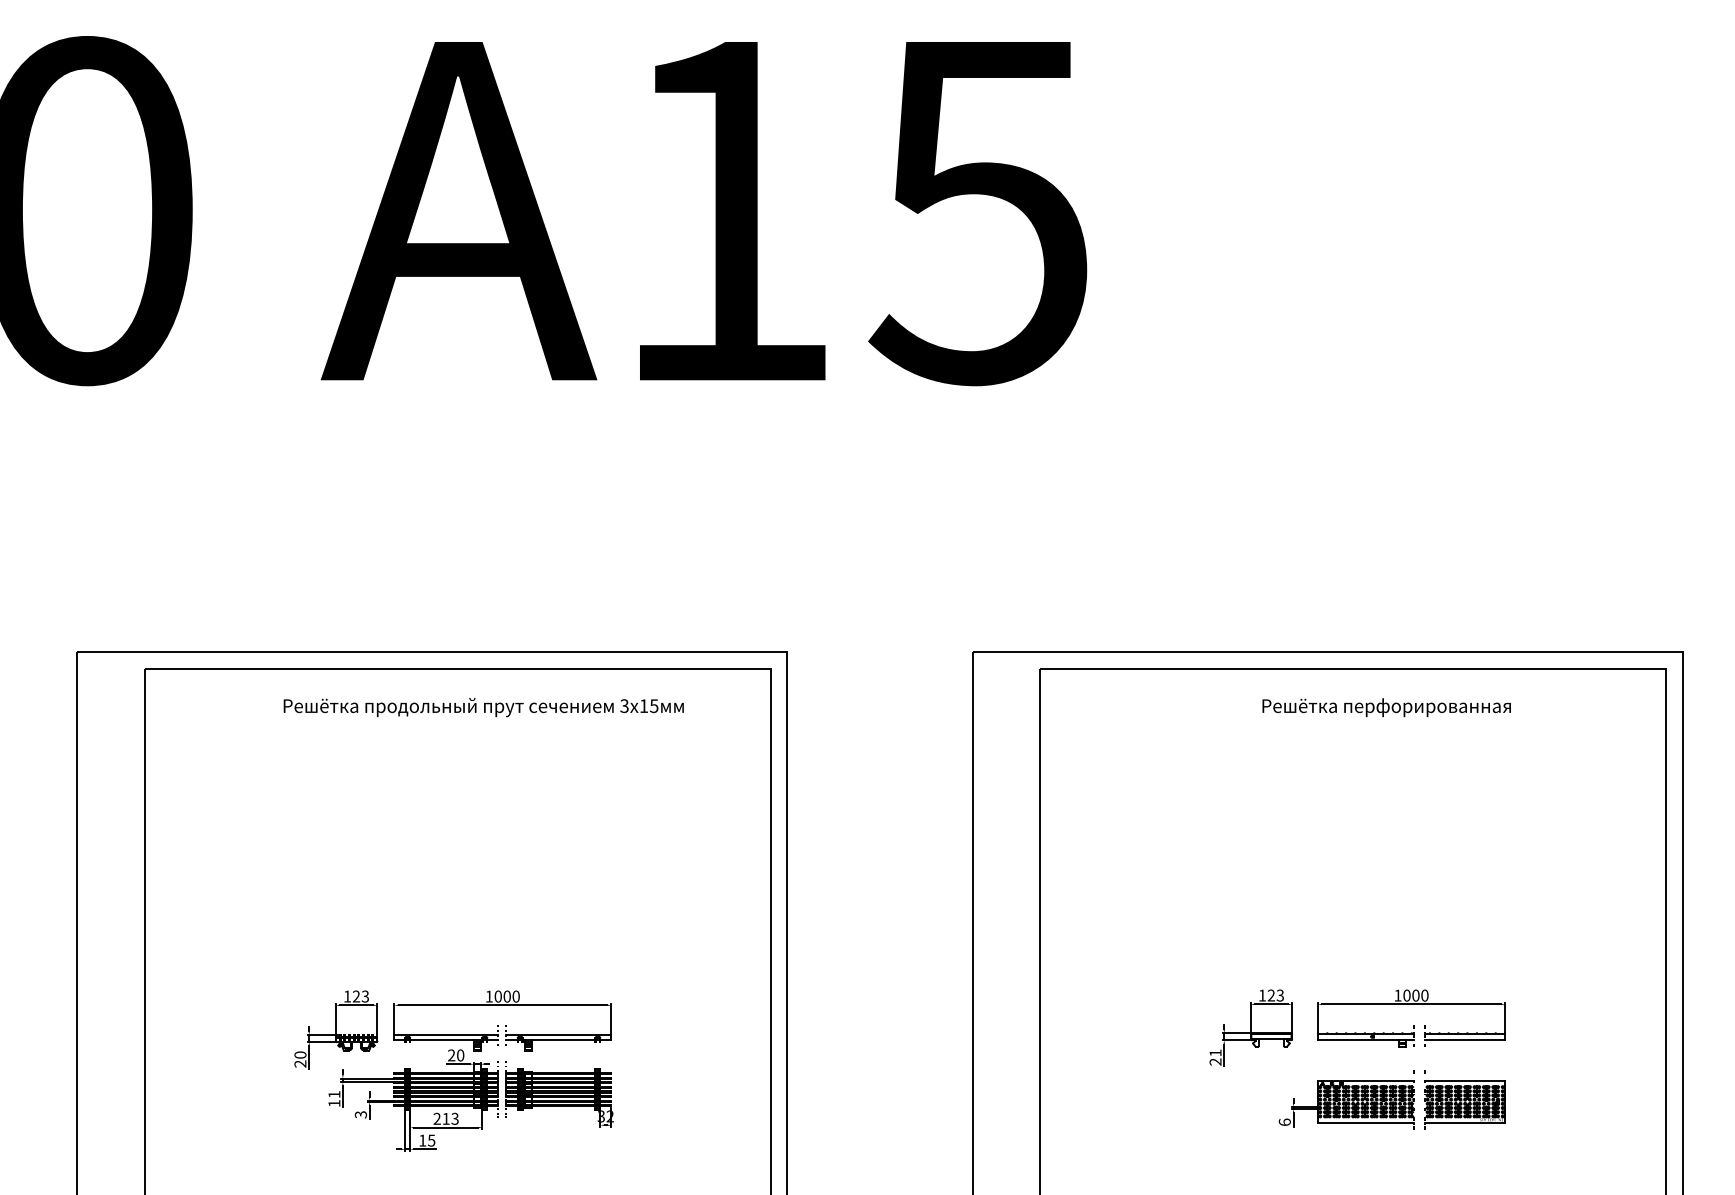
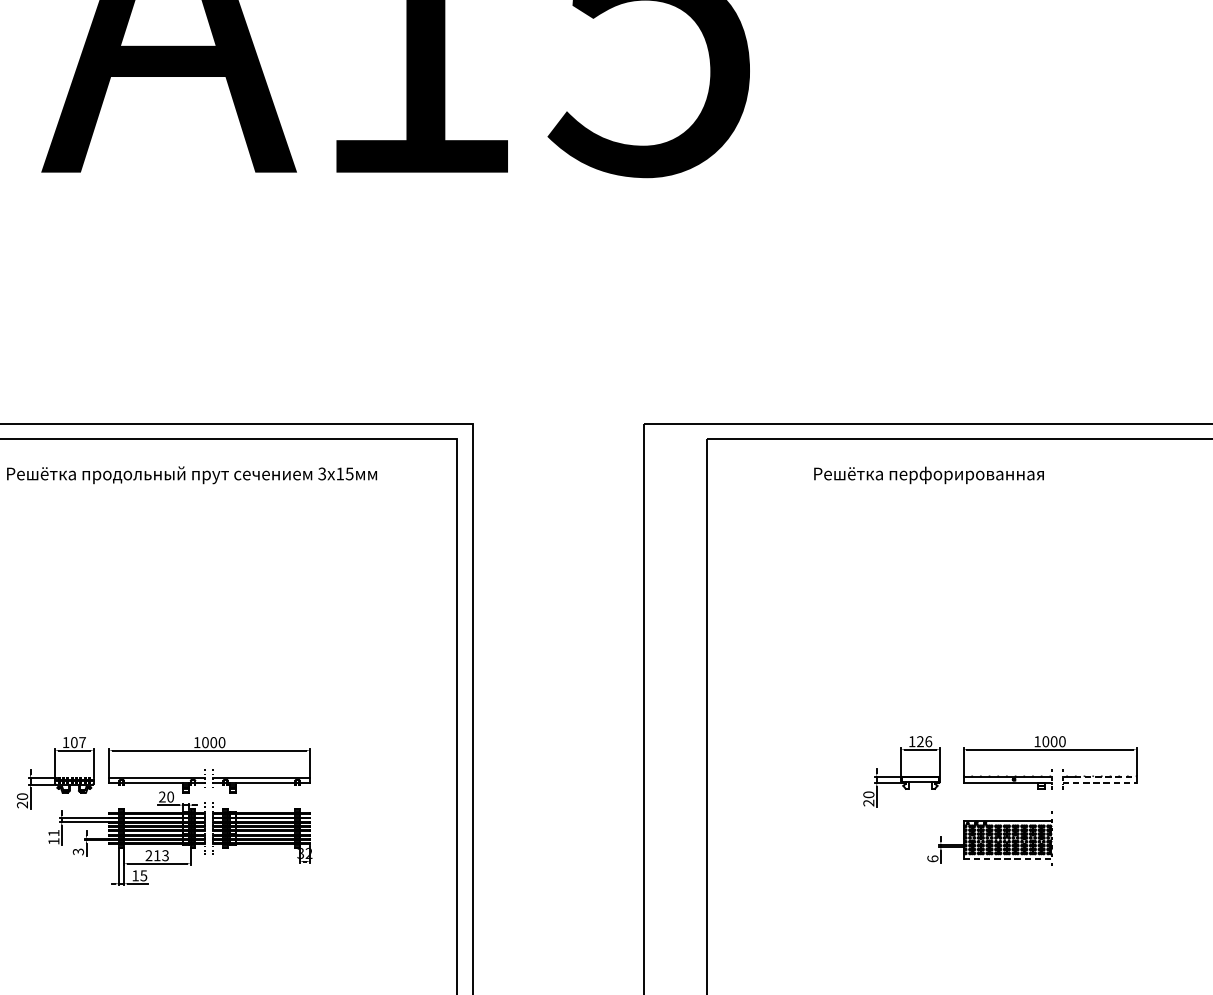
text: (1386, 707) -> (928, 475), moved
text: (1280, 995) -> (928, 741), 123 -> 126
text: (360, 996) -> (78, 742), 123 -> 107
line: (1472, 1033) -> (1106, 776), solid -> dashed
line: (1465, 1040) -> (1099, 783), solid -> dashed
text: (1215, 1052) -> (868, 794), 21 -> 20
part: (1464, 1099) -> (1099, 837), removed
line: (1365, 1122) -> (1007, 859), solid -> dashed

